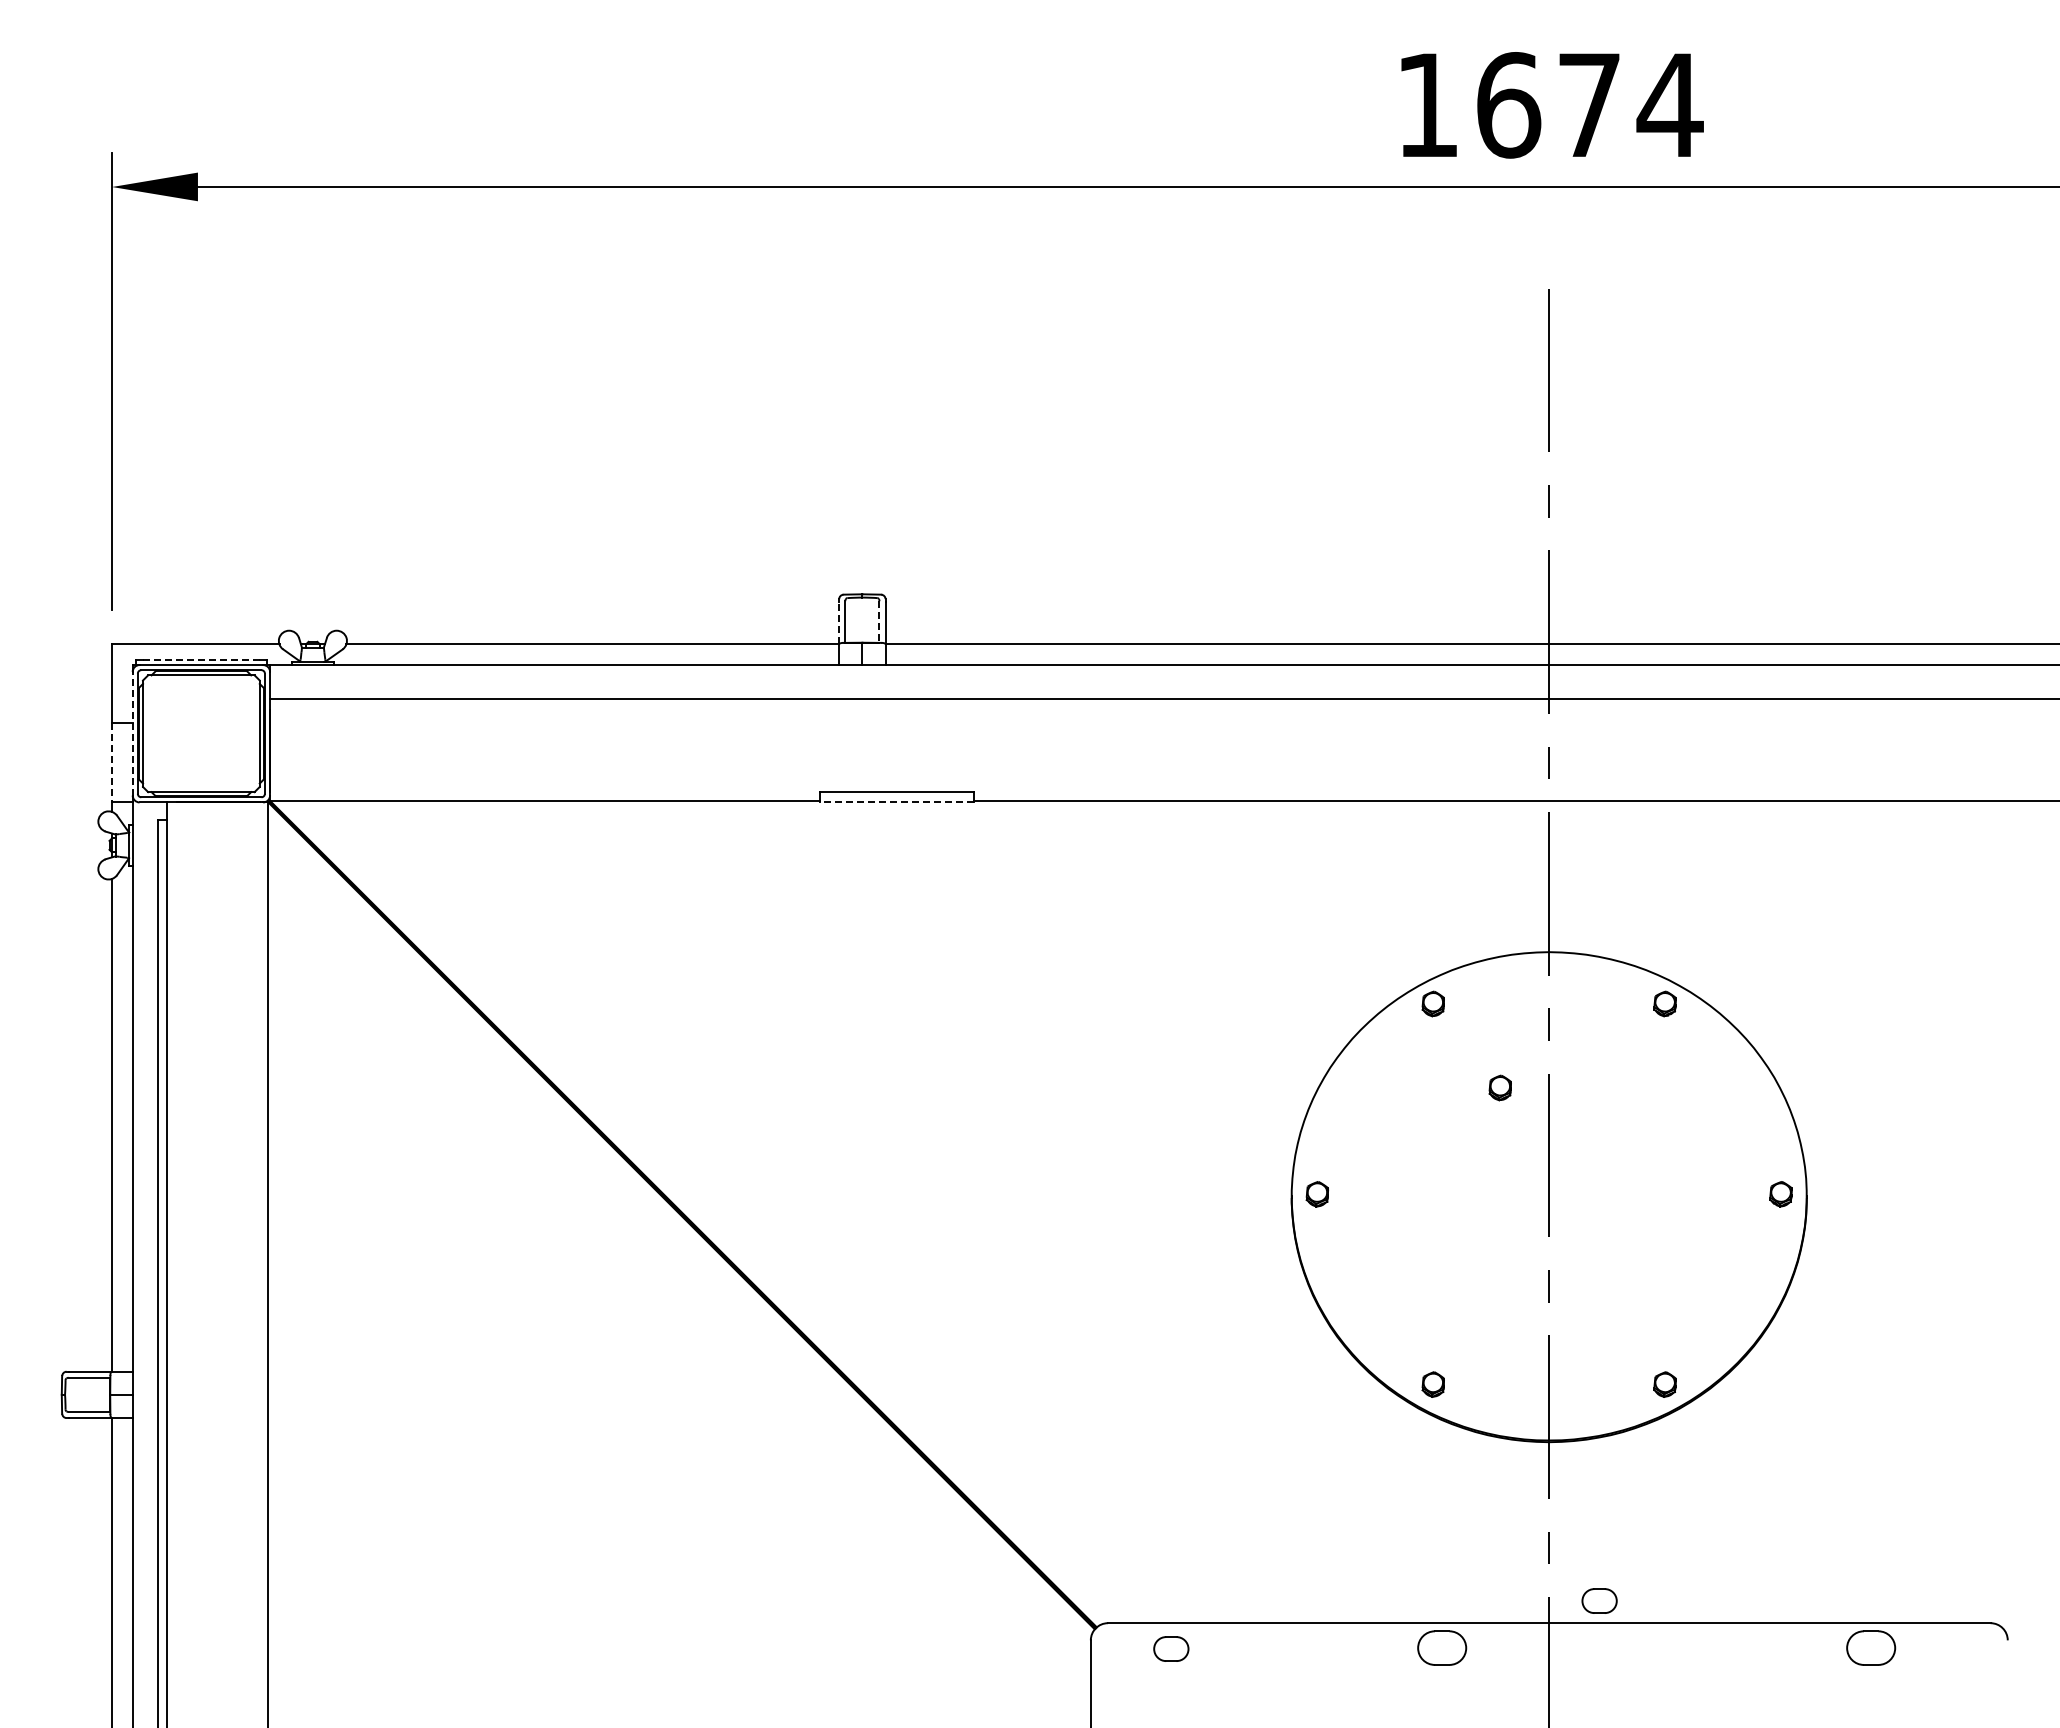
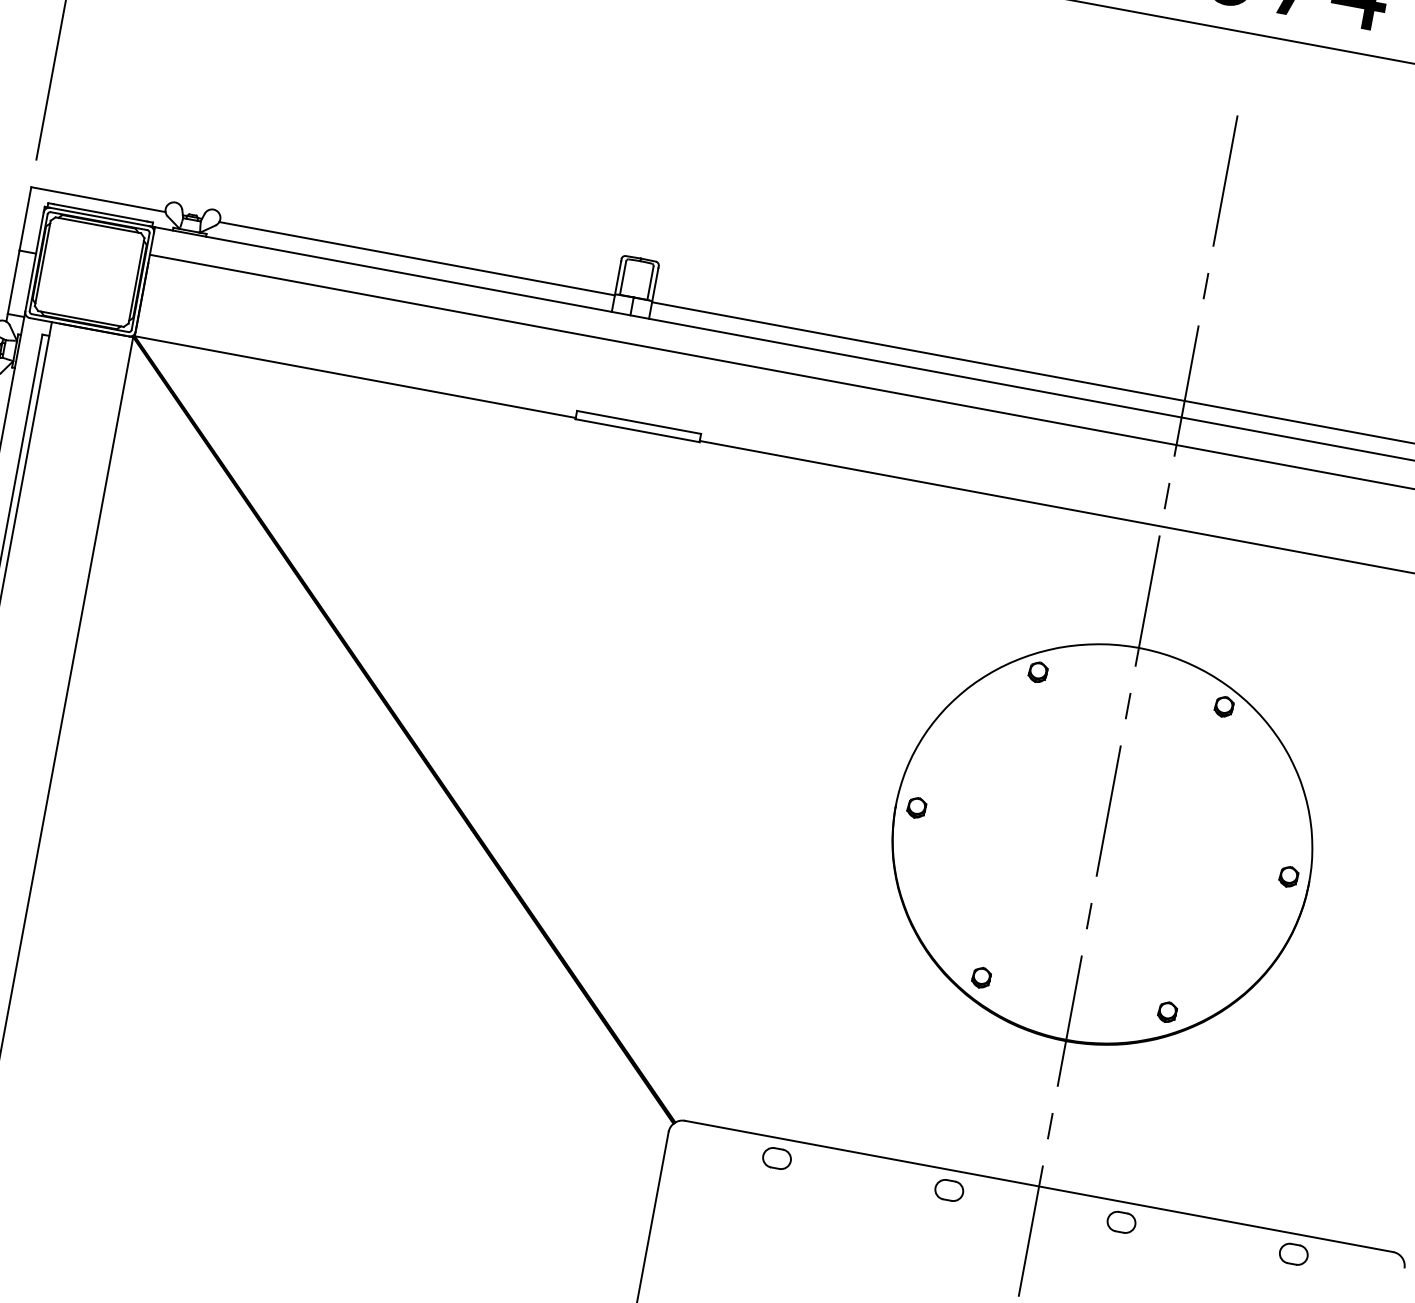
line: (879, 621) -> (650, 282), dashed -> solid
line: (839, 622) -> (618, 277), dashed -> solid
line: (201, 659) -> (100, 212), dashed -> solid
line: (132, 733) -> (34, 261), dashed -> solid
line: (112, 763) -> (13, 282), dashed -> solid
line: (896, 802) -> (637, 430), dashed -> solid
part: (1499, 1087) -> (1078, 749), removed
part: (1599, 1600) -> (1121, 1221), moved
part: (1441, 1647) -> (948, 1189), size x0.71
part: (1871, 1647) -> (1294, 1253), size x0.71
part: (1171, 1648) -> (777, 1158), moved

